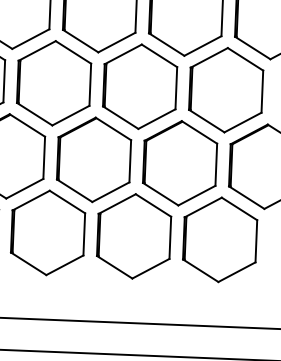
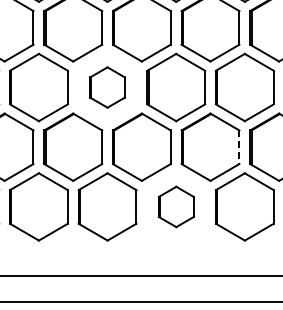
part: (53, 83) -> (107, 87), size x0.6
line: (216, 165) -> (239, 147), solid -> dashed
part: (134, 235) -> (176, 206), size x0.6

